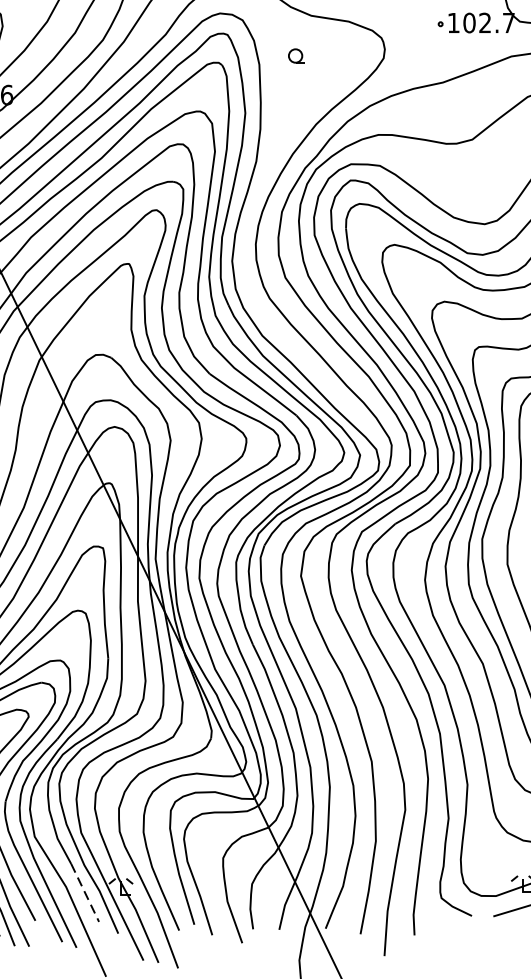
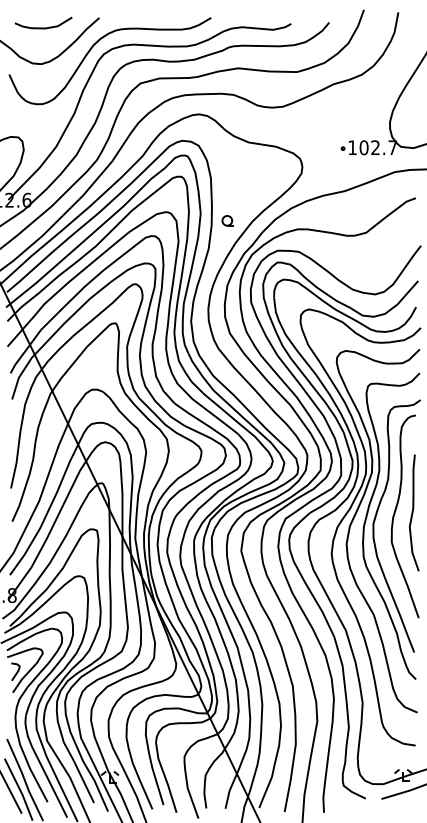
part: (295, 55) -> (227, 220), moved
line: (85, 893) -> (84, 782), dashed -> solid

